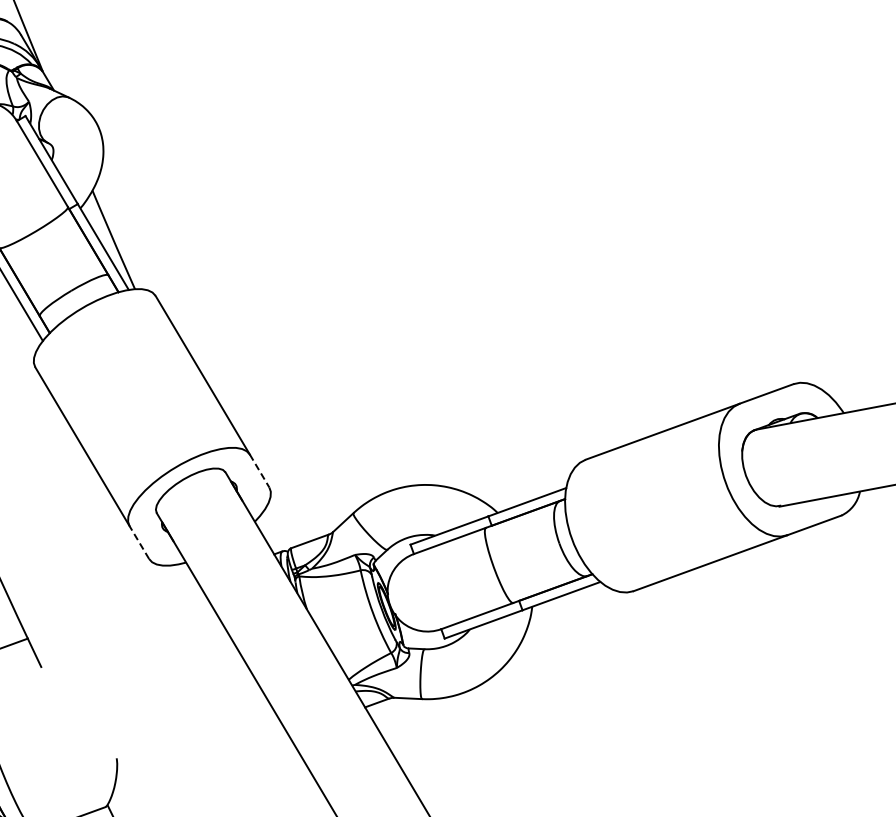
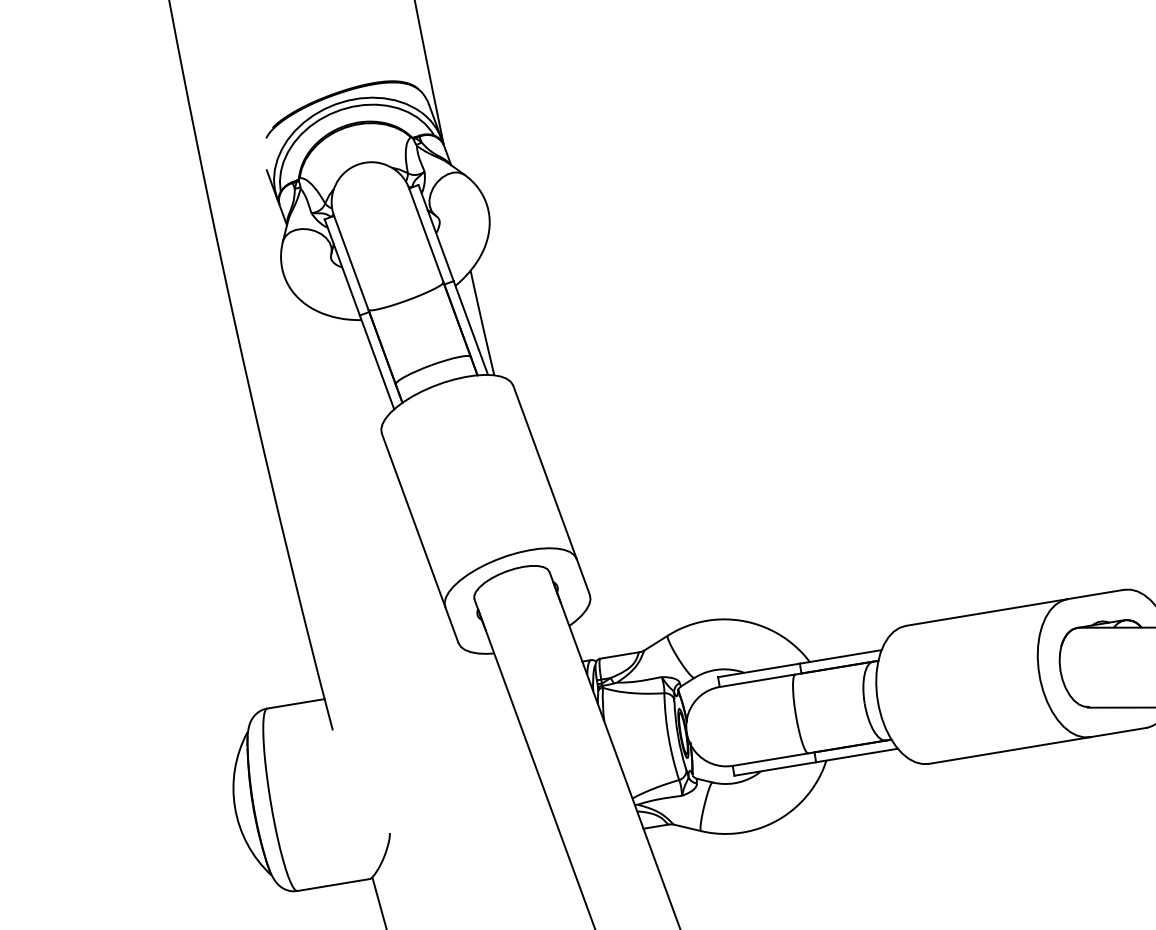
line: (259, 471) -> (583, 577), dashed -> solid
line: (138, 541) -> (451, 624), dashed -> solid

